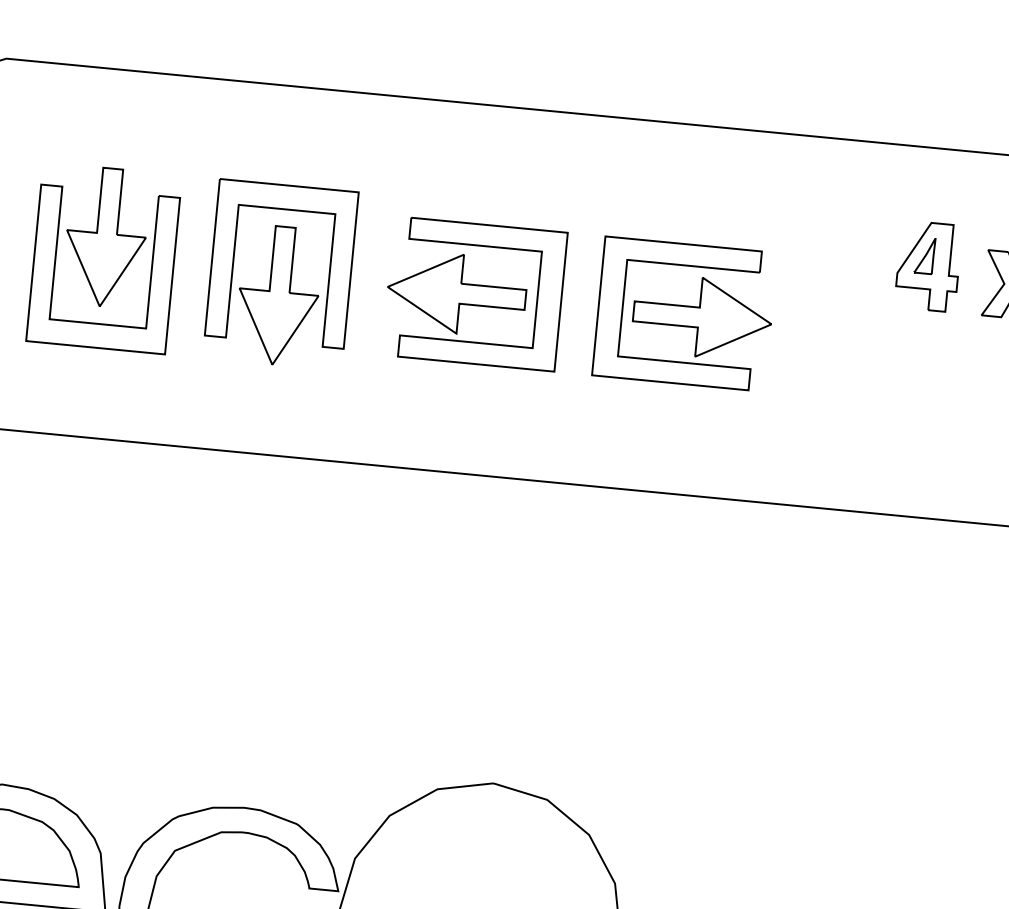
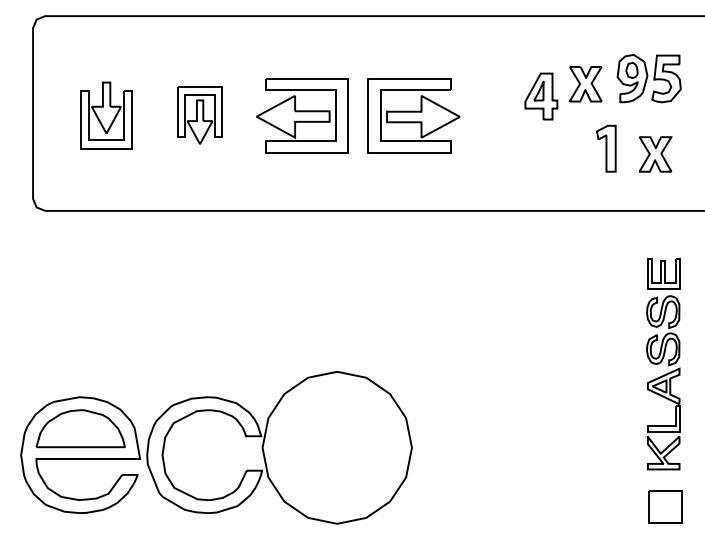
part: (104, 257) -> (106, 115), size x0.7
part: (928, 266) -> (541, 96), moved
part: (279, 274) -> (199, 115), size x0.6

